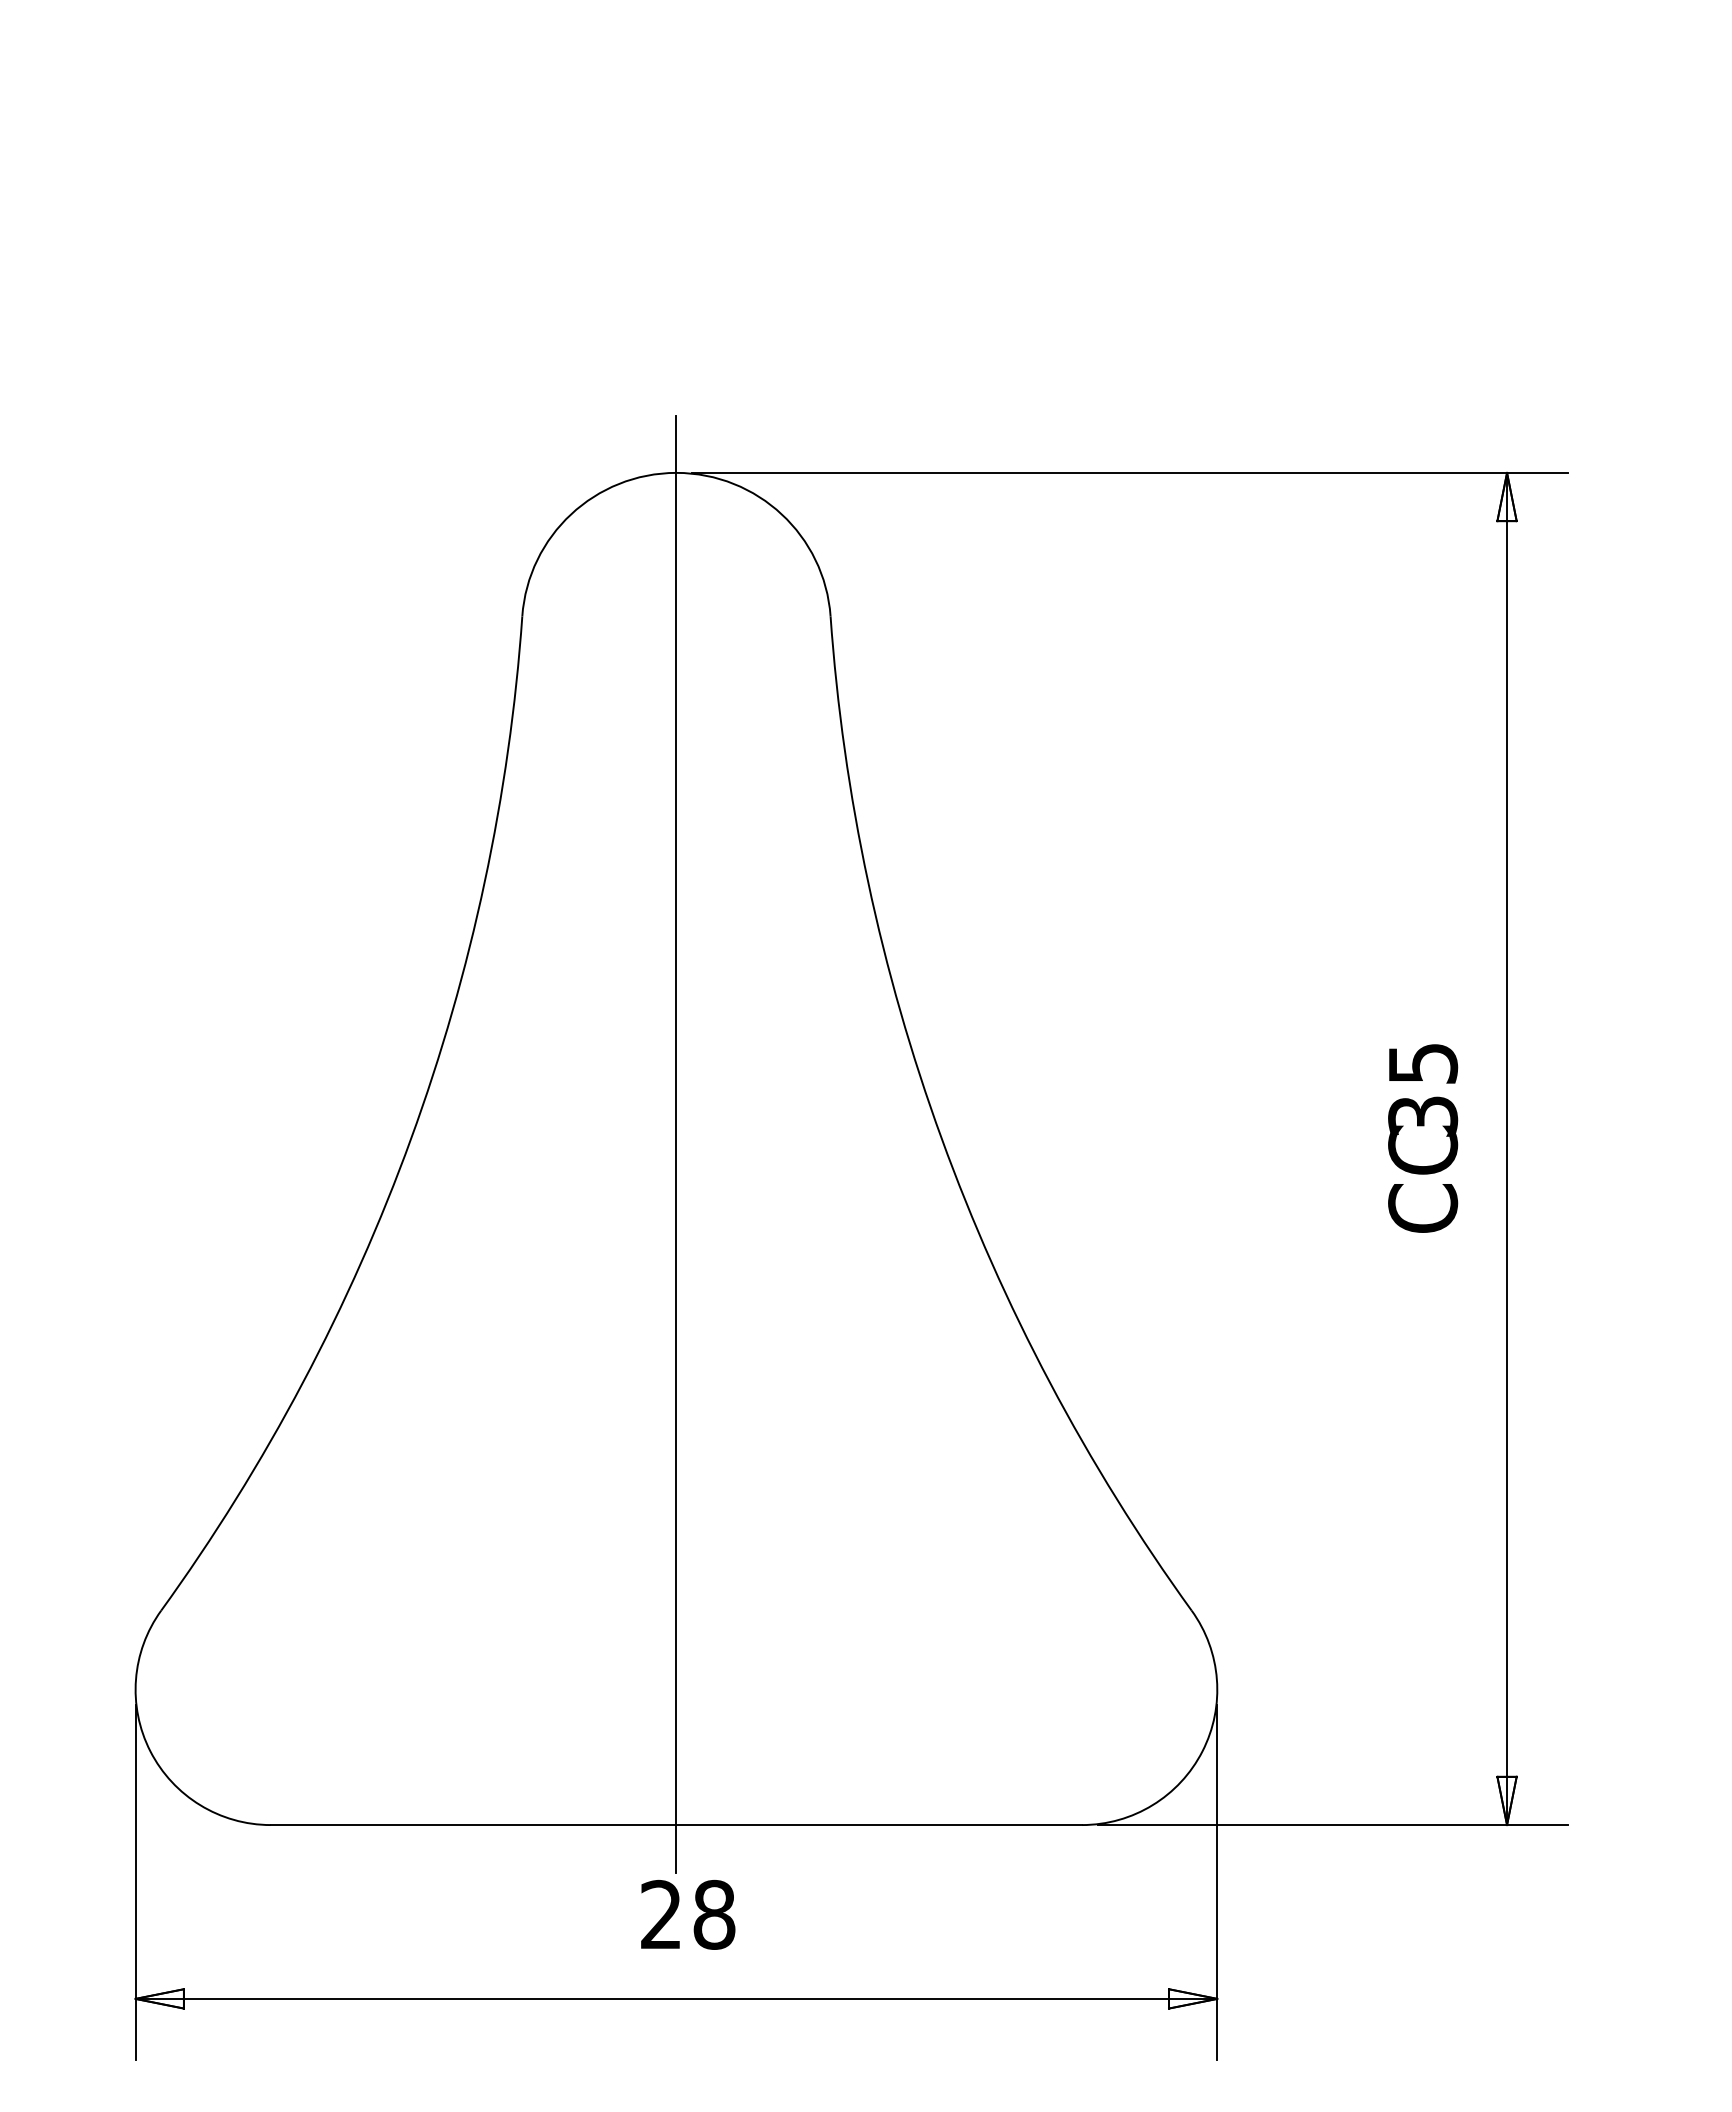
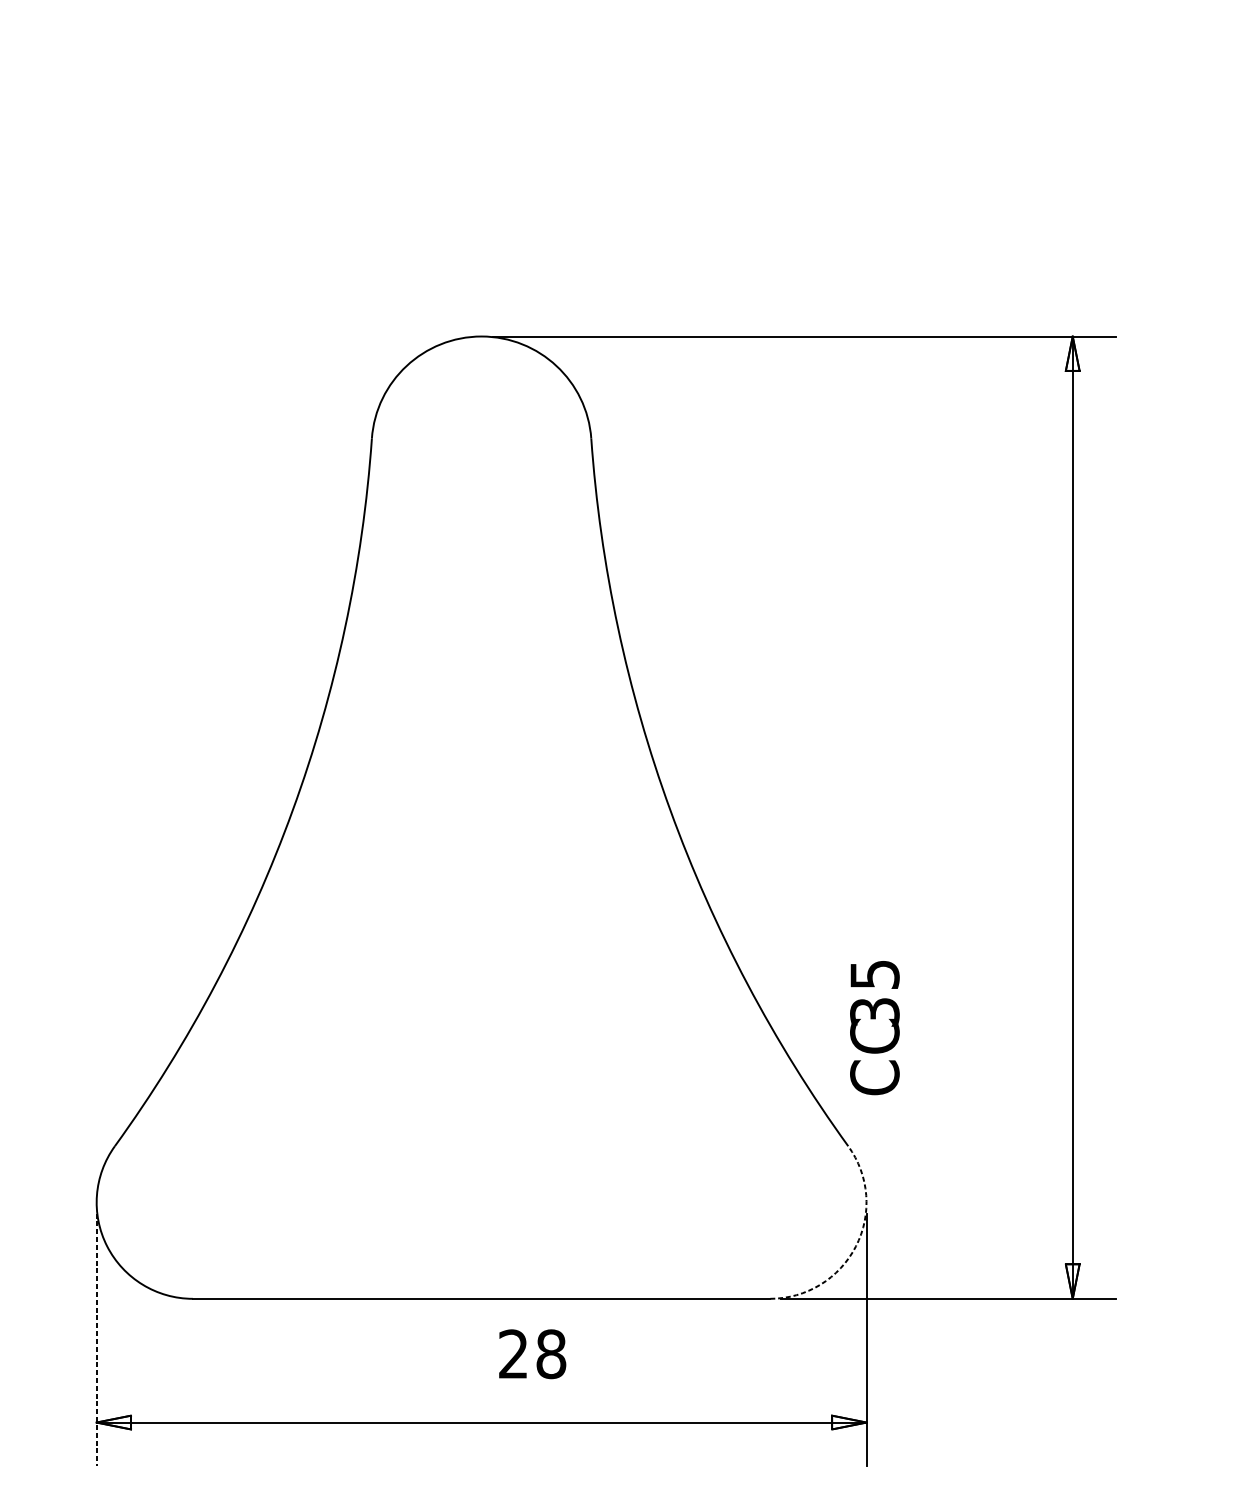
text: (1423, 1138) -> (875, 1027), moved
line: (676, 1144) -> (481, 814), removed
arc: (1202, 1751) -> (855, 1246), solid -> dashed
line: (135, 1883) -> (96, 1340), solid -> dashed
text: (688, 1914) -> (532, 1353), moved

